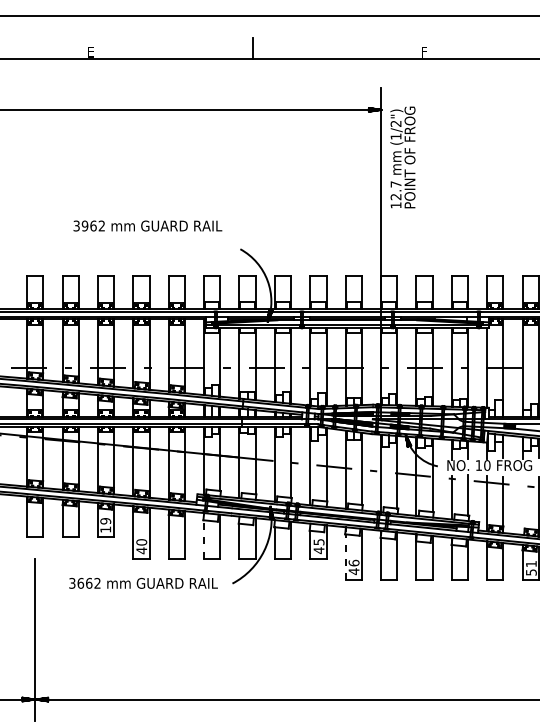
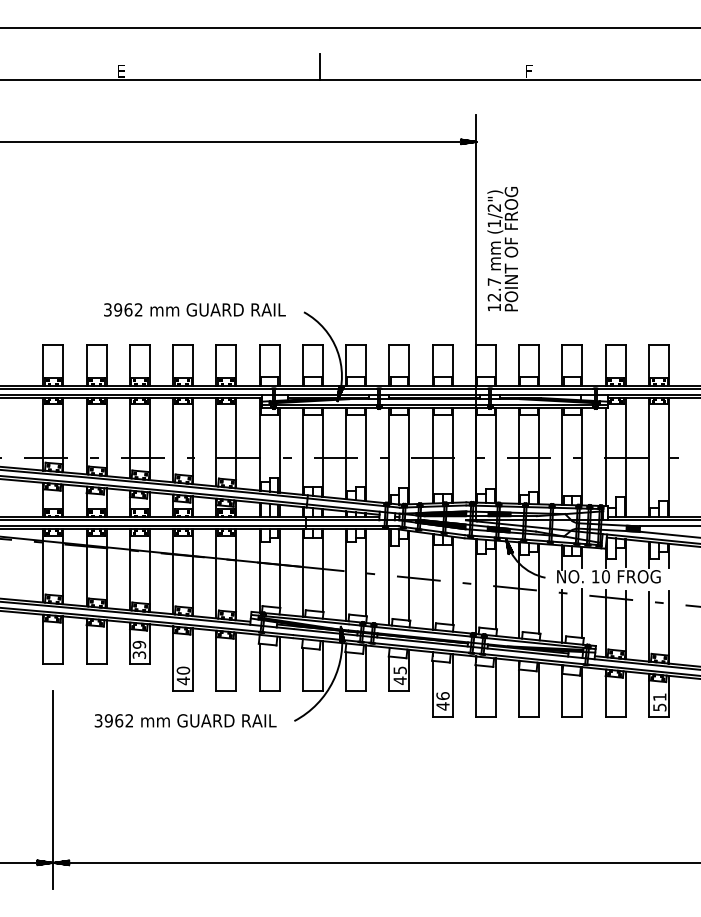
text: (402, 157) -> (502, 249), moved
text: (147, 225) -> (194, 309), moved
line: (522, 506) -> (648, 626), added
text: (105, 529) -> (139, 654), 19 -> 39
line: (203, 538) -> (259, 666), dashed -> solid
line: (345, 556) -> (432, 688), dashed -> solid
text: (80, 583) -> (108, 720), 3662 -> 3962

